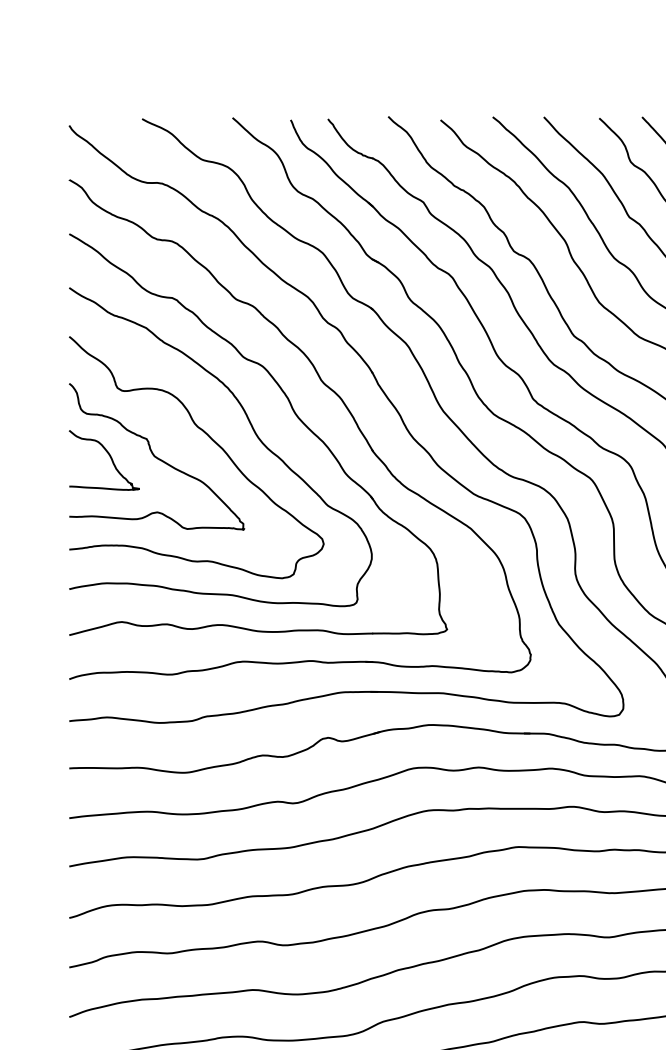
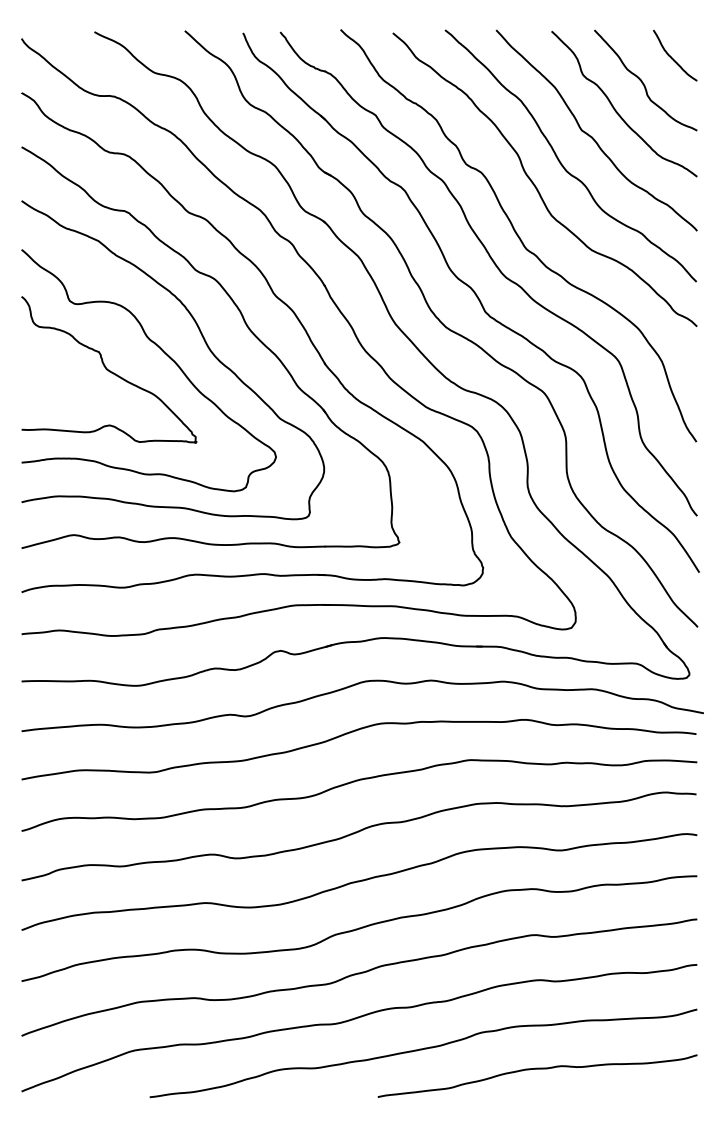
curve: (110, 458) -> (62, 371), removed

